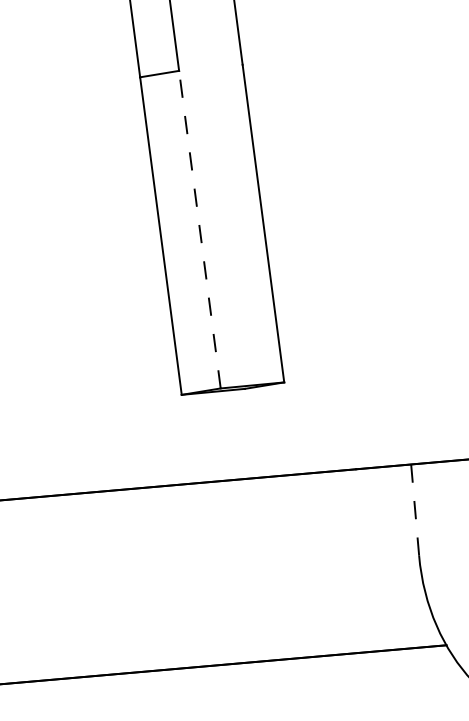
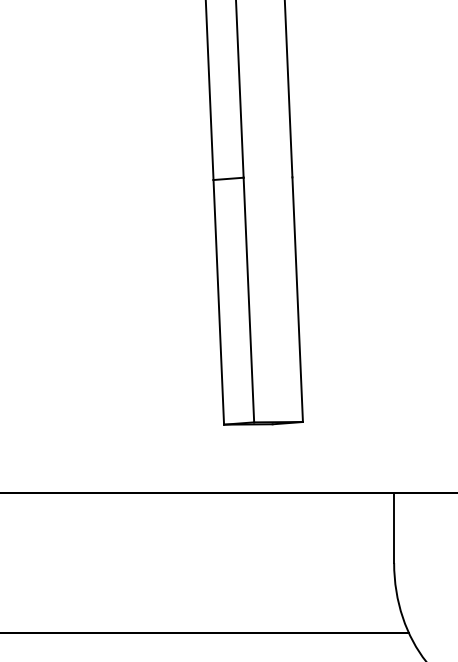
line: (199, 228) -> (248, 299), dashed -> solid
line: (415, 509) -> (394, 527), dashed -> solid

